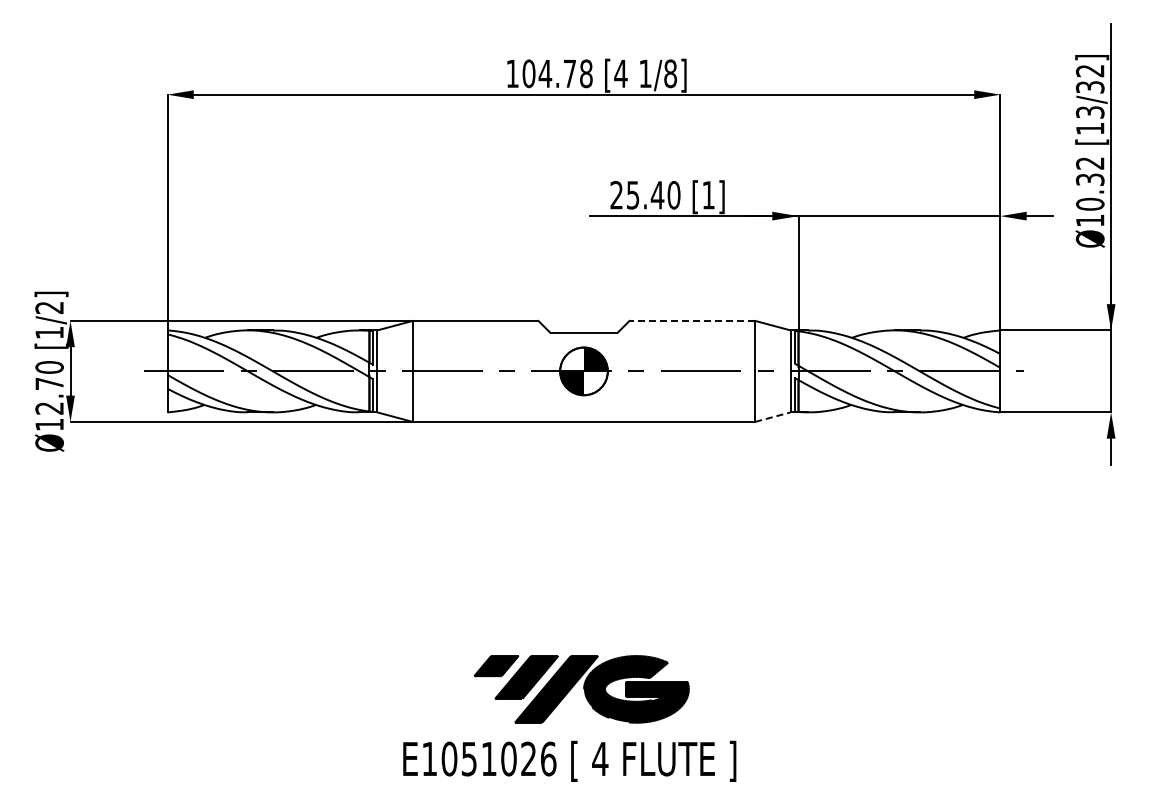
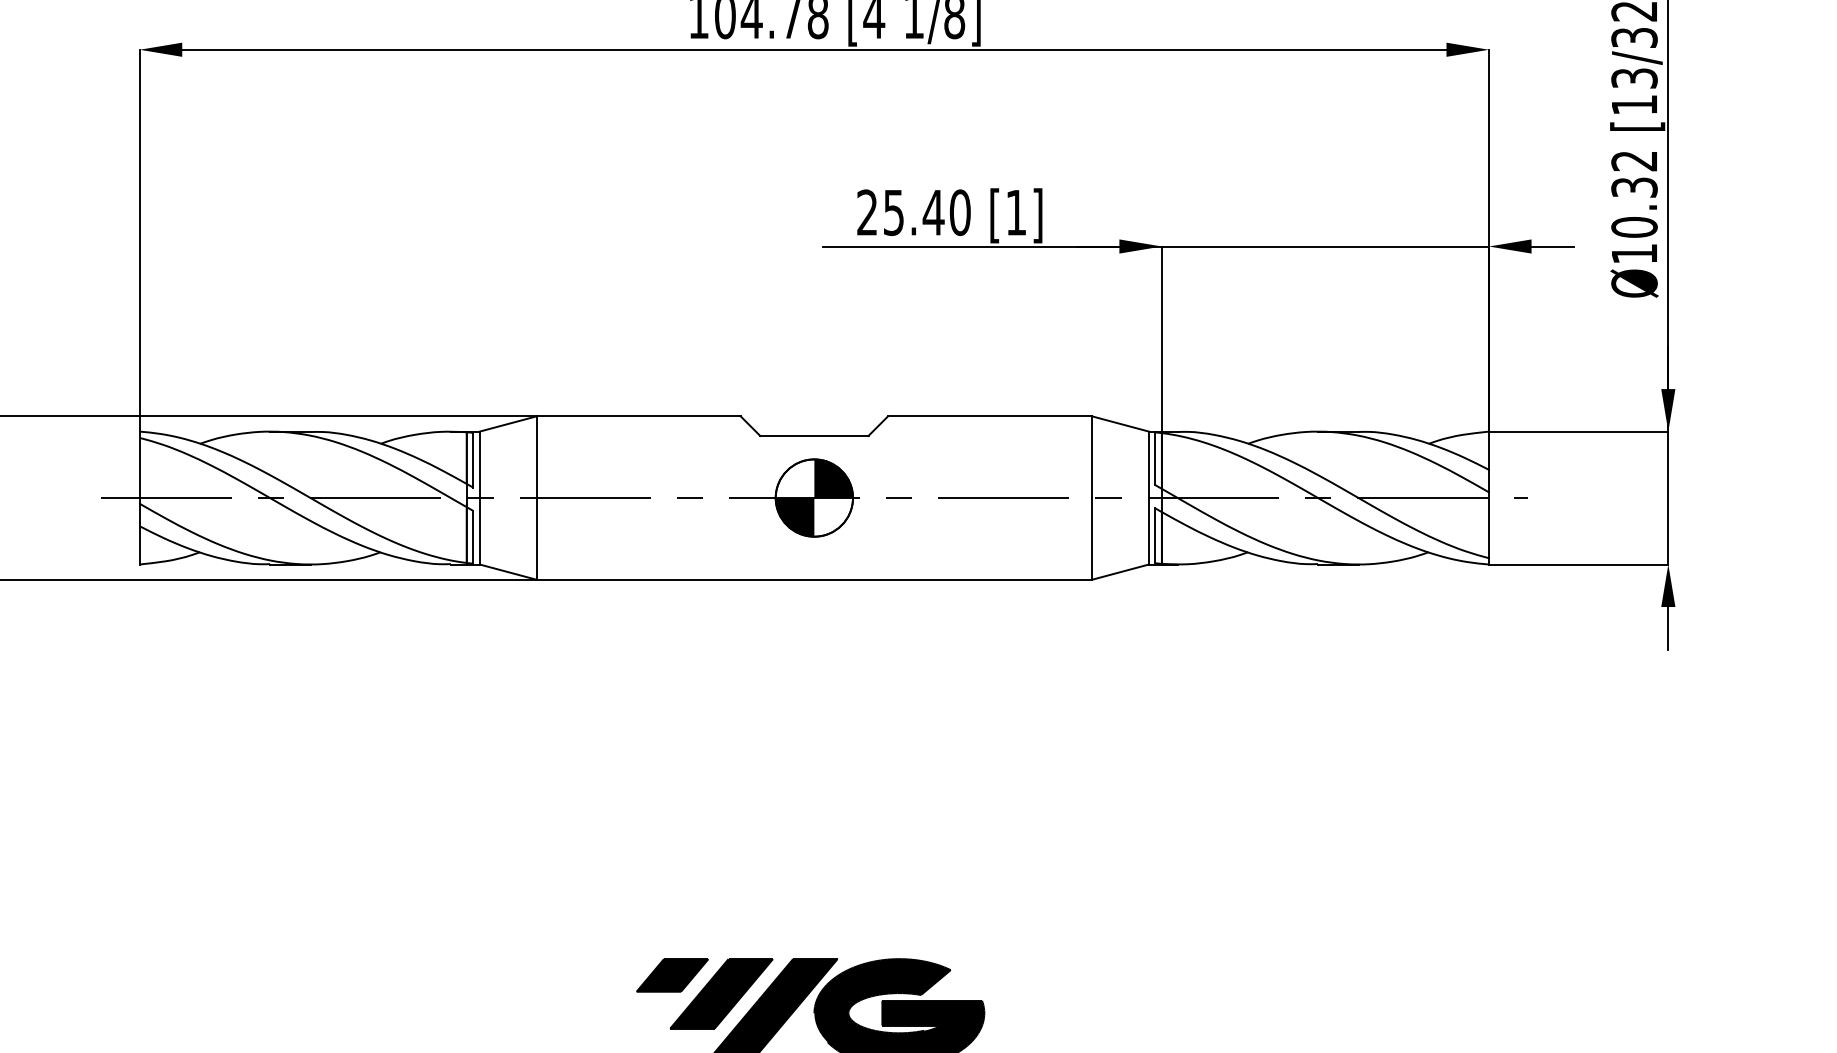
line: (692, 320) -> (990, 415), dashed -> solid
line: (773, 417) -> (1121, 572), dashed -> solid

